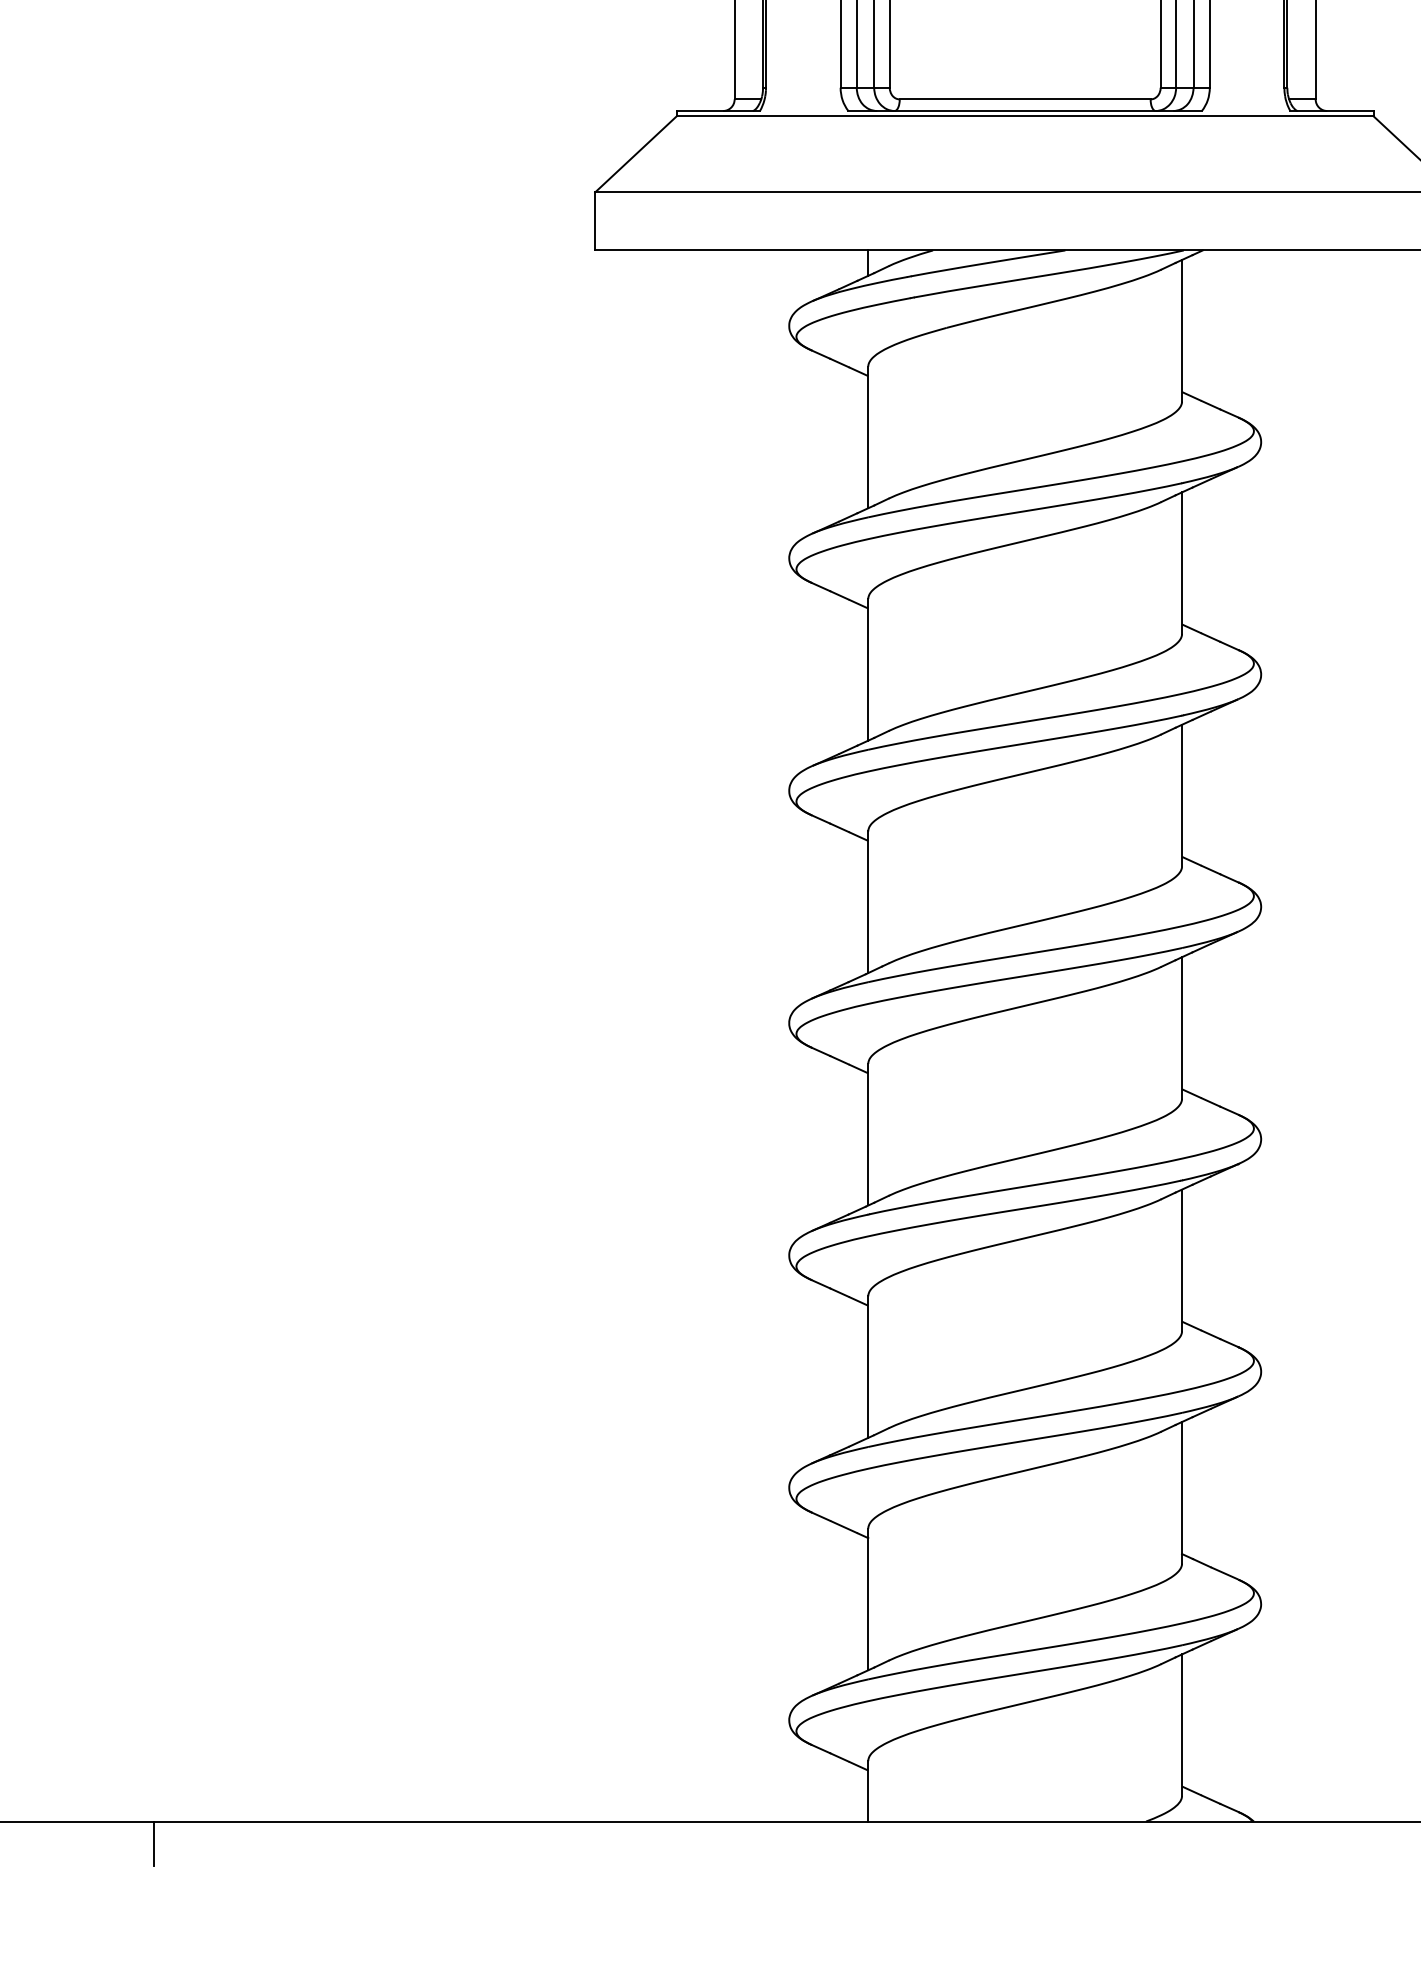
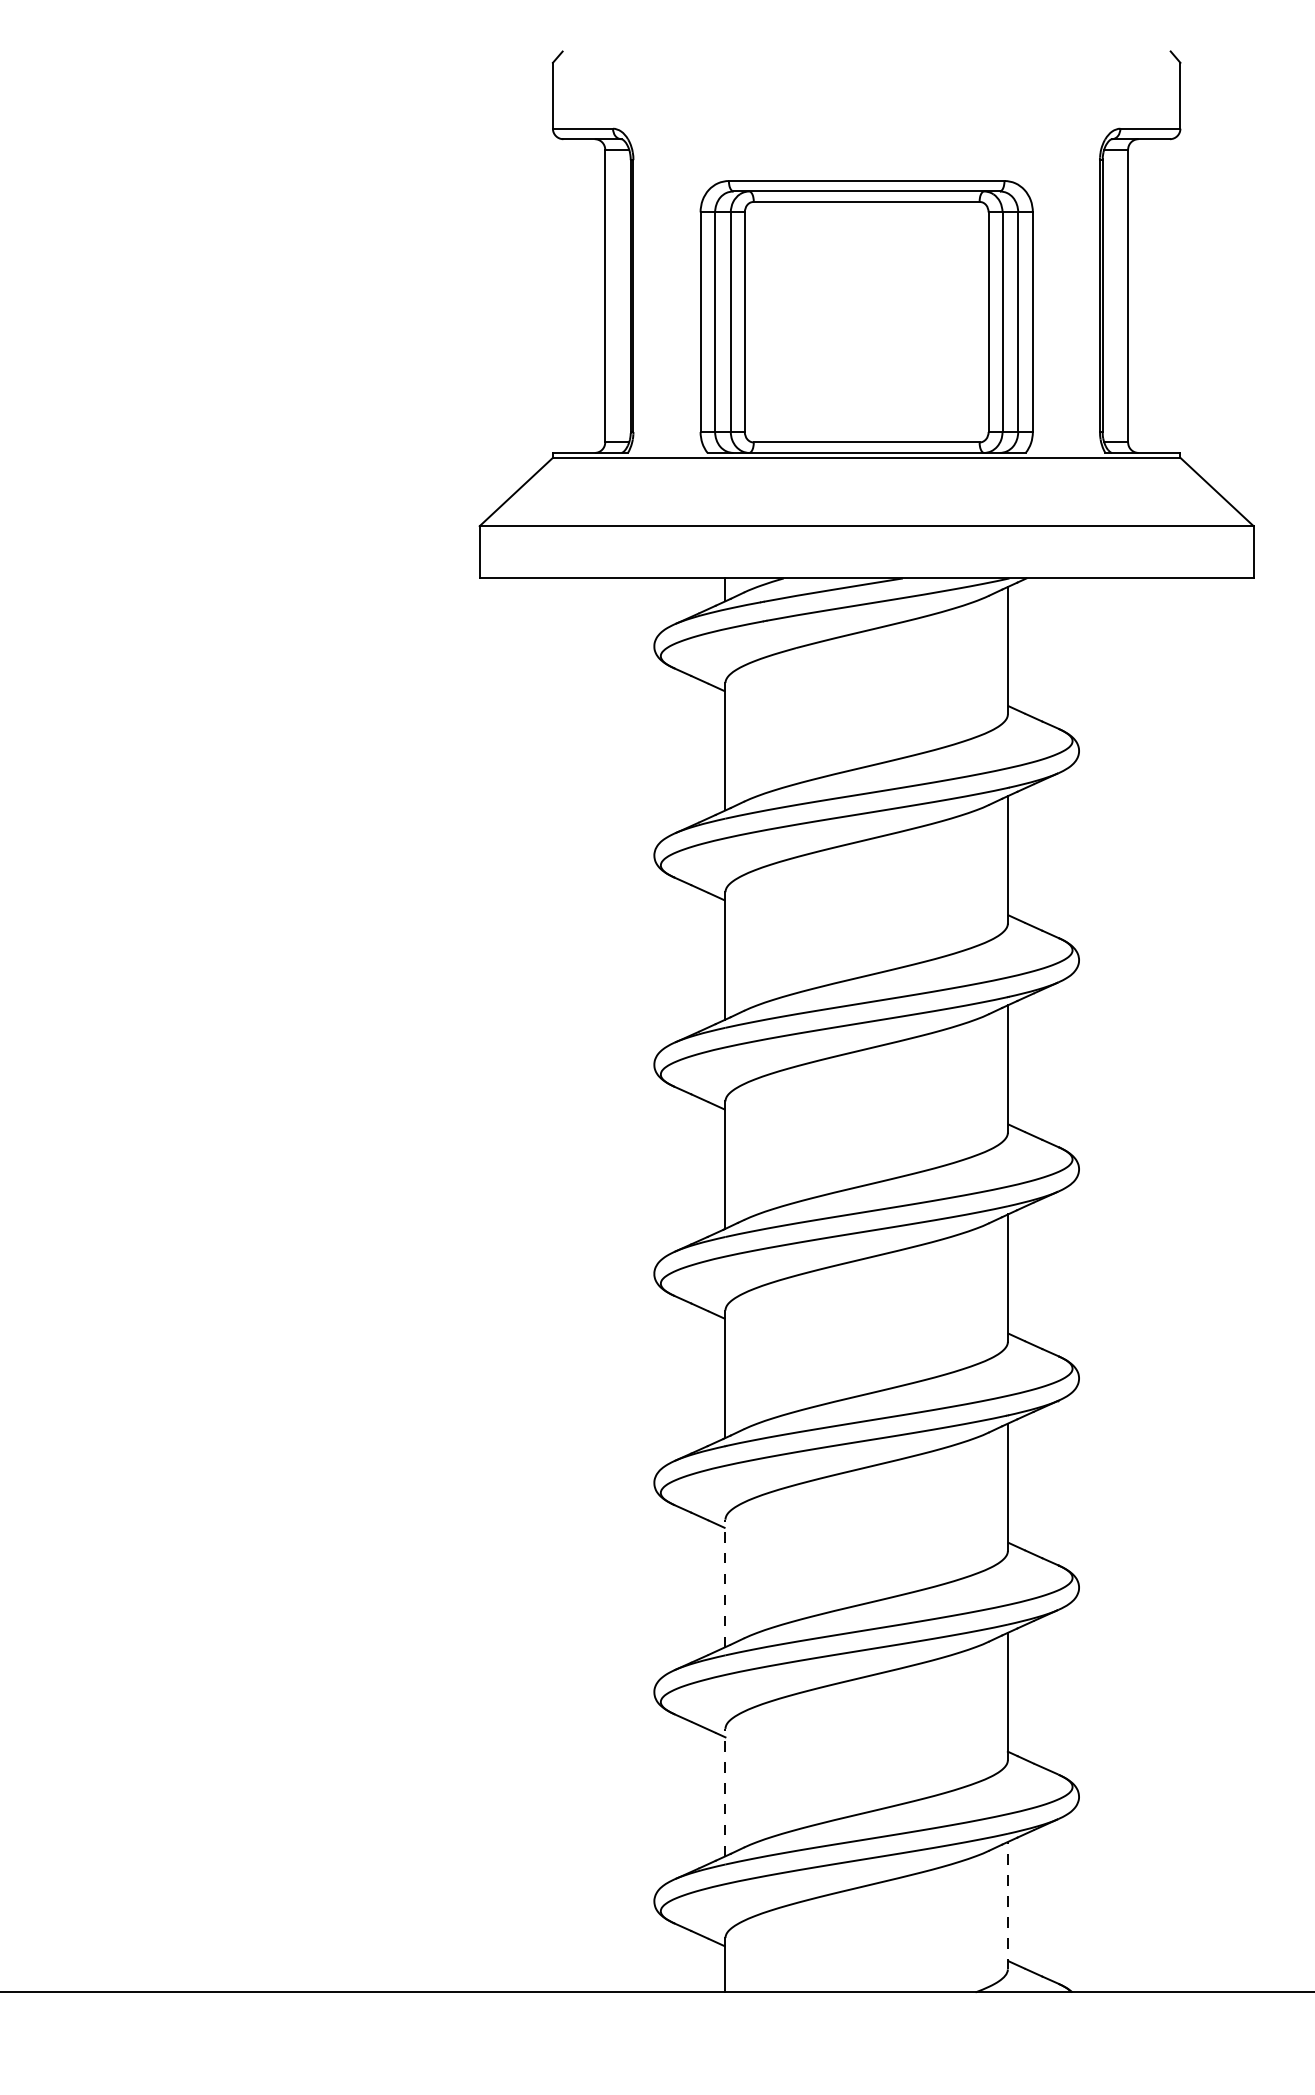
line: (868, 1367) -> (725, 1583), solid -> dashed
line: (868, 1599) -> (725, 1792), solid -> dashed
line: (1181, 1724) -> (1007, 1905), solid -> dashed
line: (153, 1843) -> (82, 2012), removed

